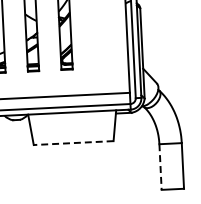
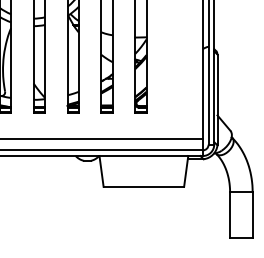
line: (73, 142) -> (143, 186), dashed -> solid
line: (160, 167) -> (230, 215), dashed -> solid

